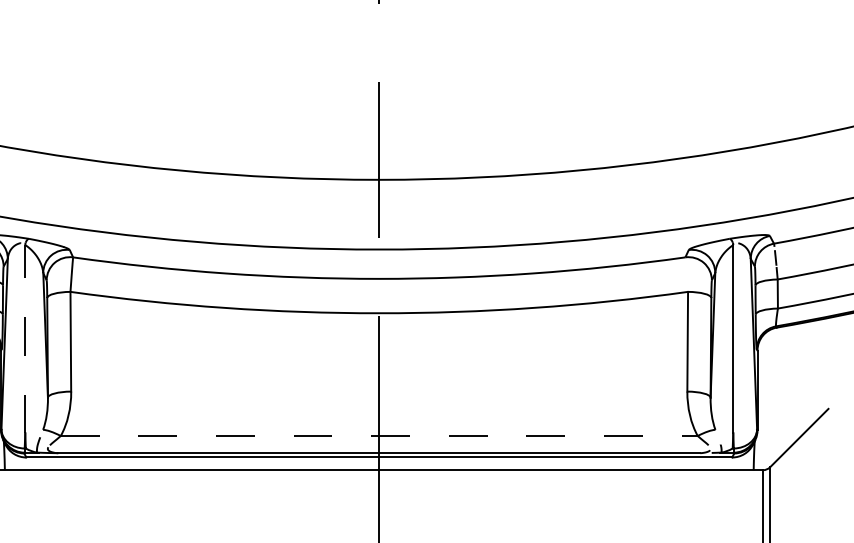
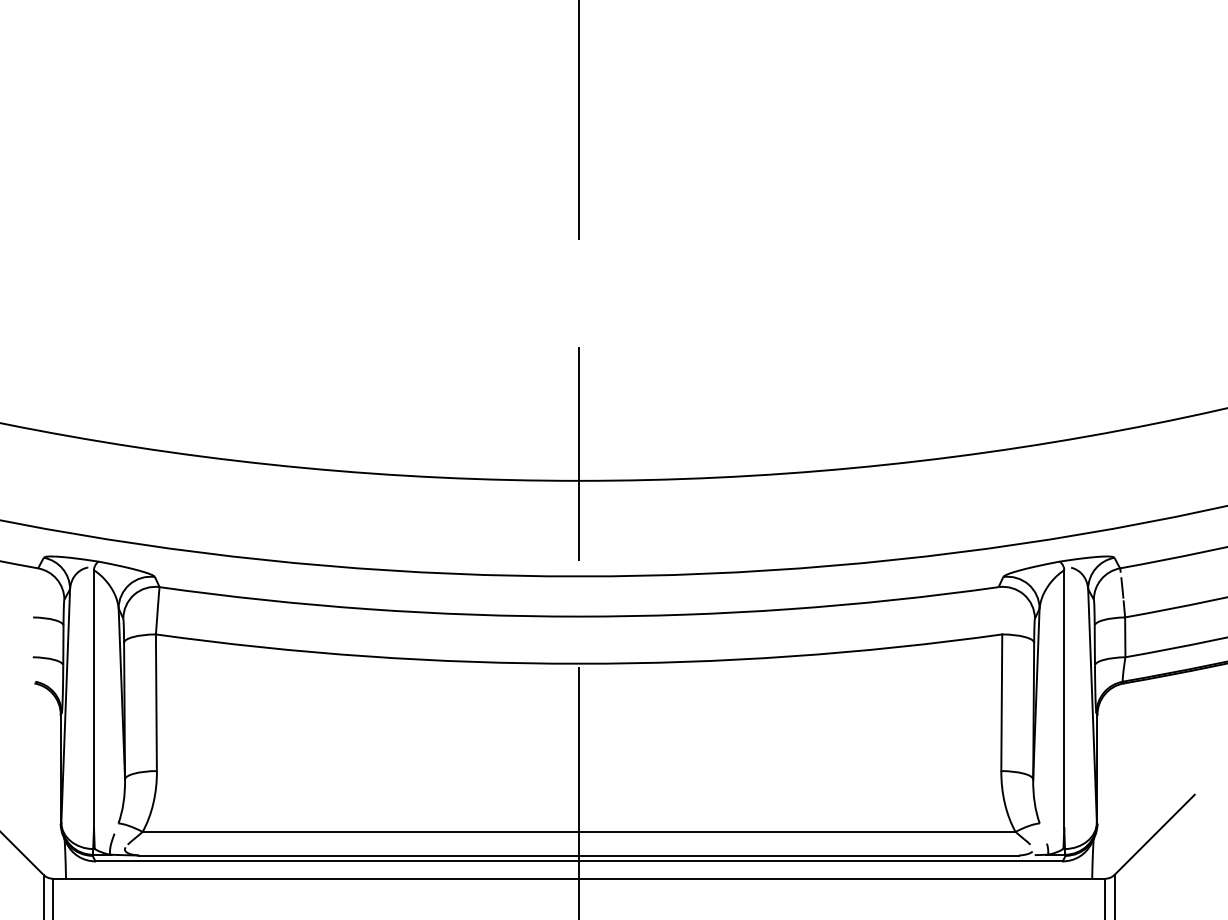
line: (25, 338) -> (94, 698), dashed -> solid
line: (379, 435) -> (579, 831), dashed -> solid

